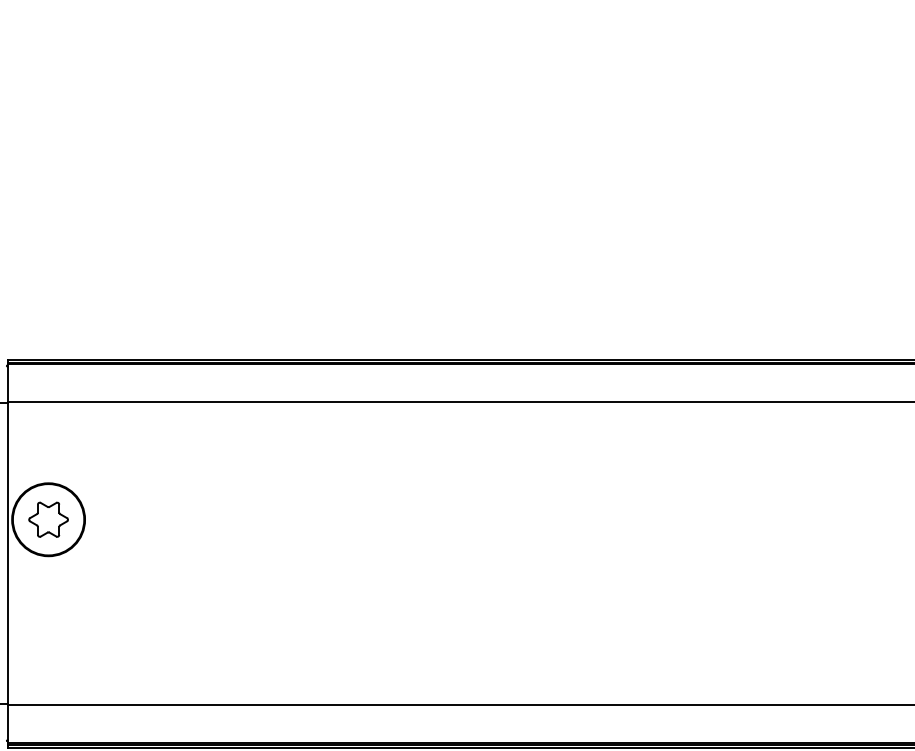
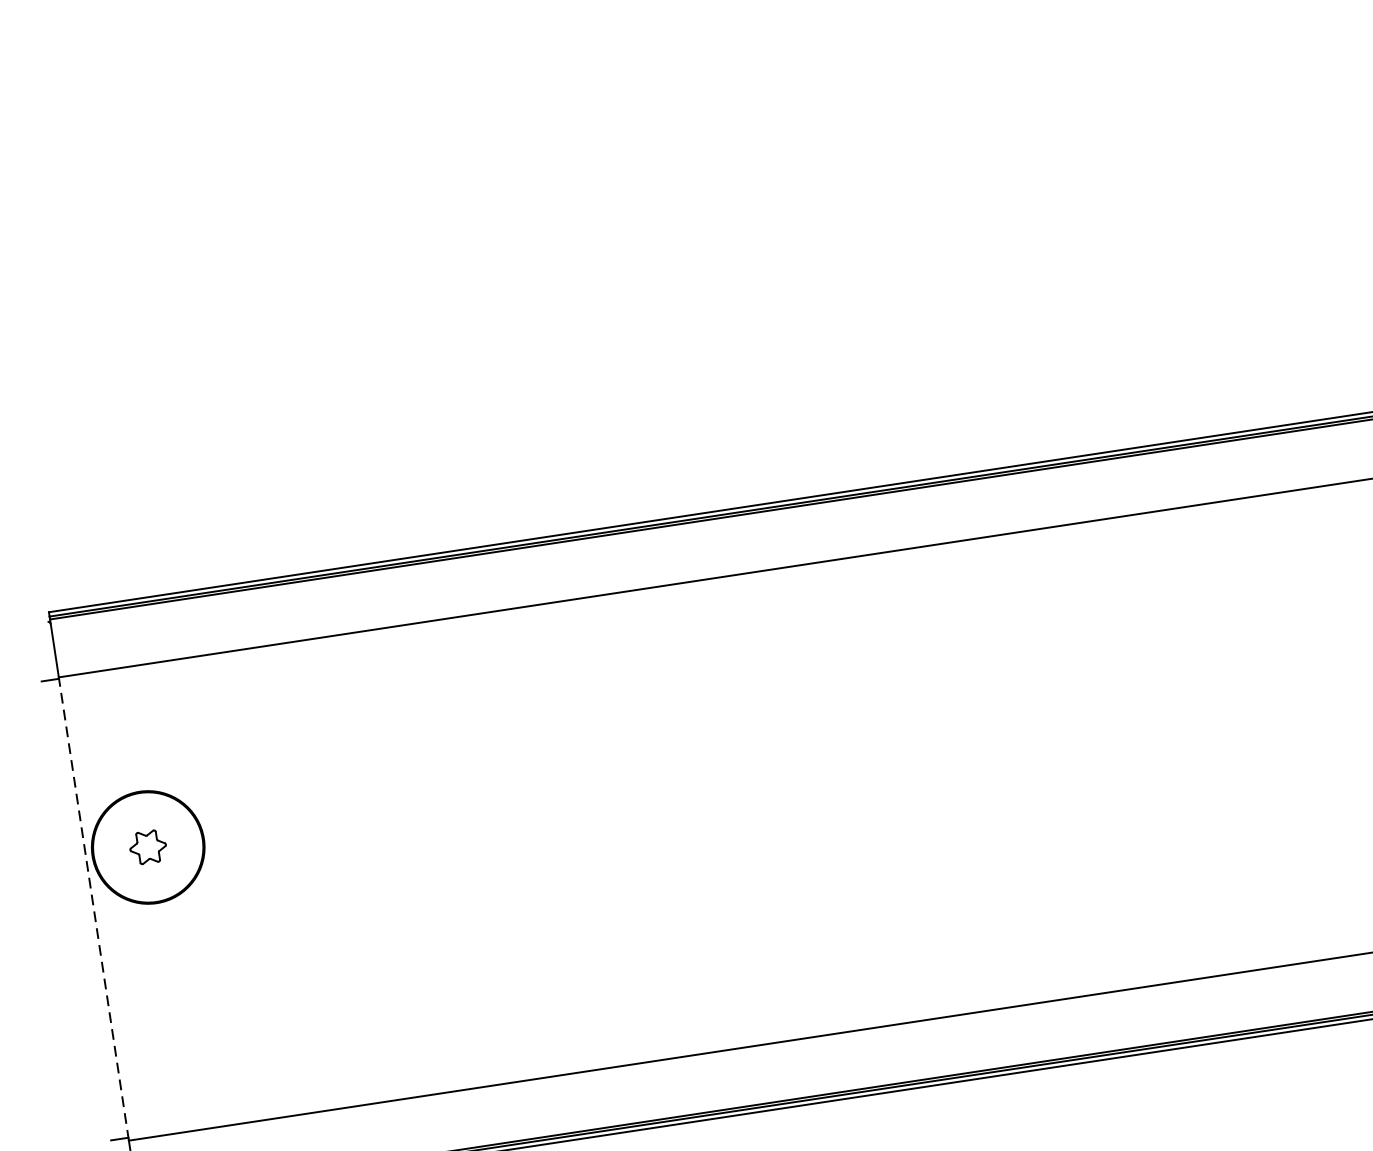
part: (48, 519) -> (148, 847), size x0.6
line: (7, 553) -> (93, 908), solid -> dashed

